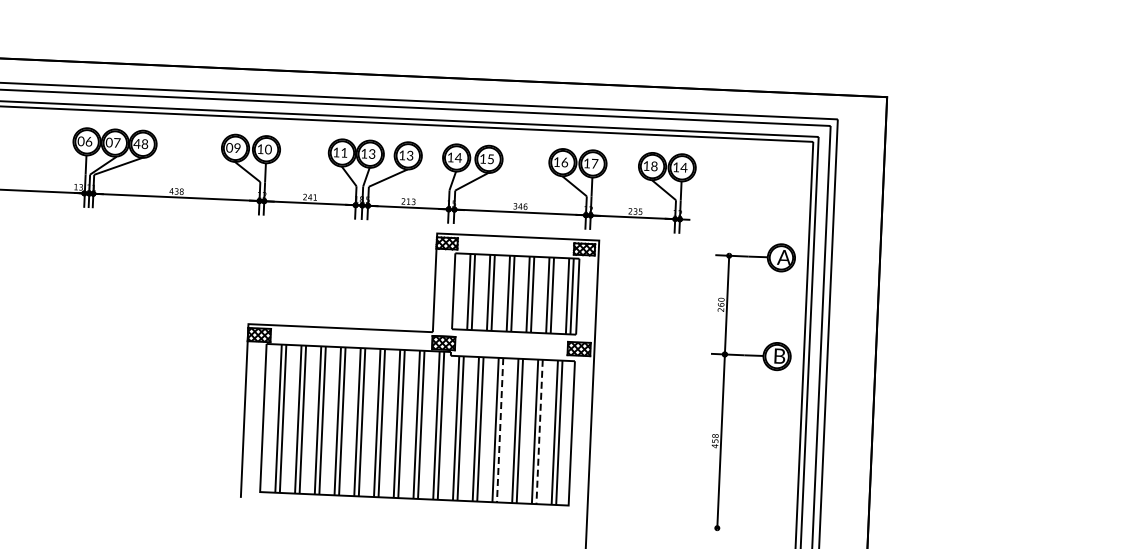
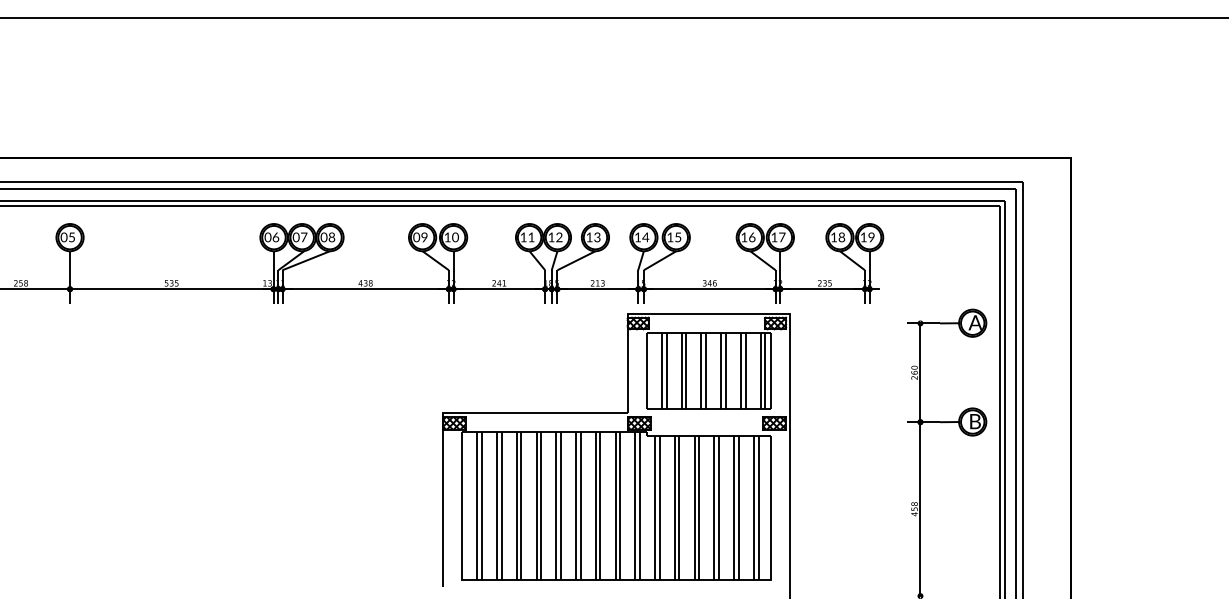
text: (136, 143) -> (323, 237), 48 -> 08
text: (372, 156) -> (559, 239), 13 -> 12
text: (684, 167) -> (871, 237), 14 -> 19
line: (500, 431) -> (699, 508), dashed -> solid
line: (539, 432) -> (738, 508), dashed -> solid

